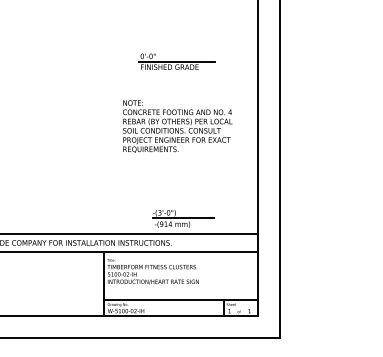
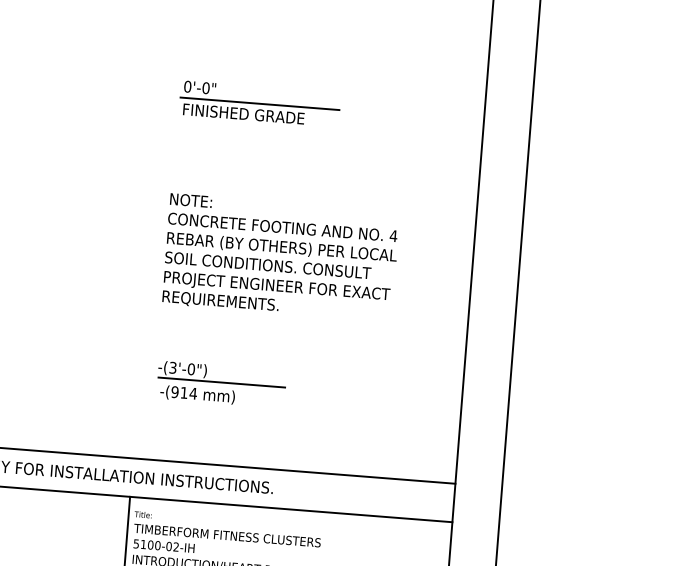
part: (176, 61) -> (258, 103), moved
text: (177, 126) -> (280, 257), moved
part: (183, 218) -> (221, 383), moved

